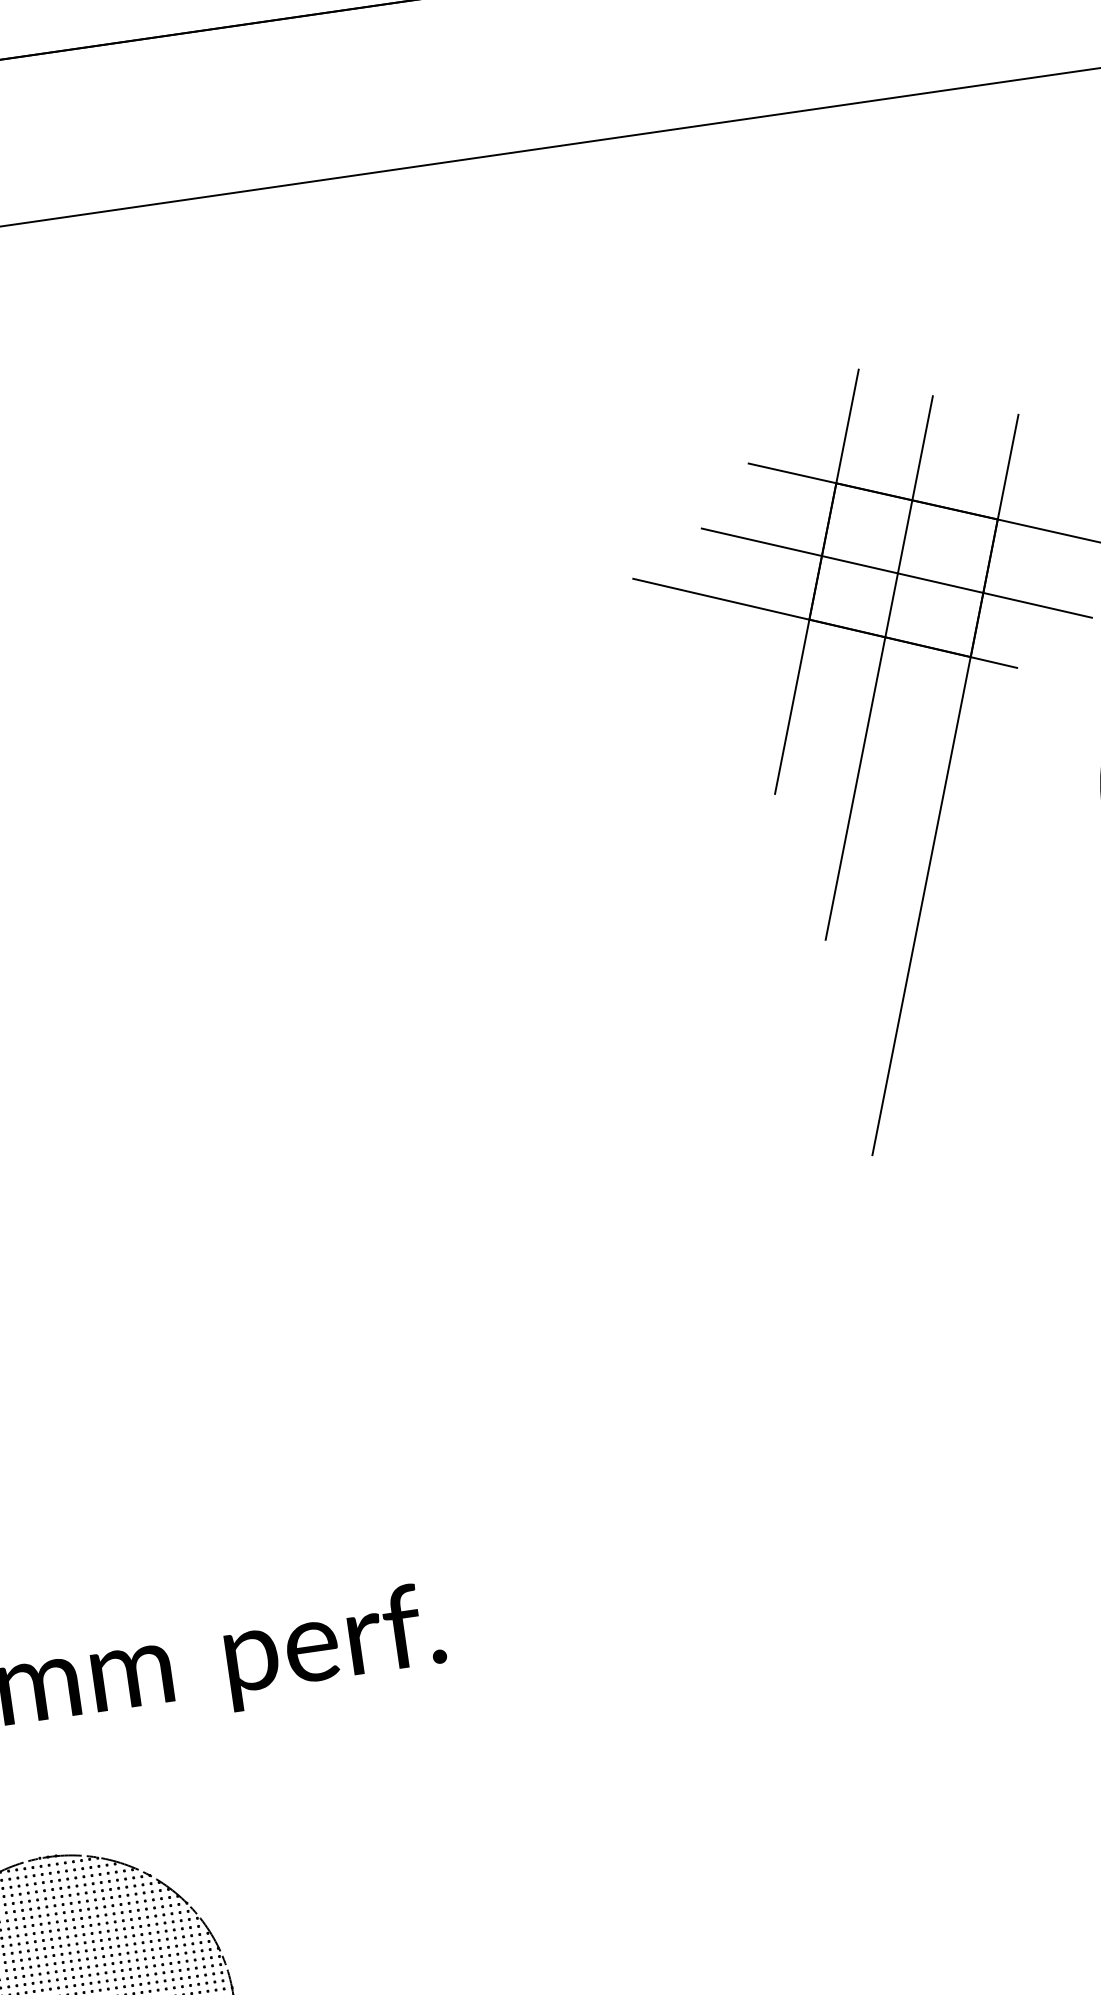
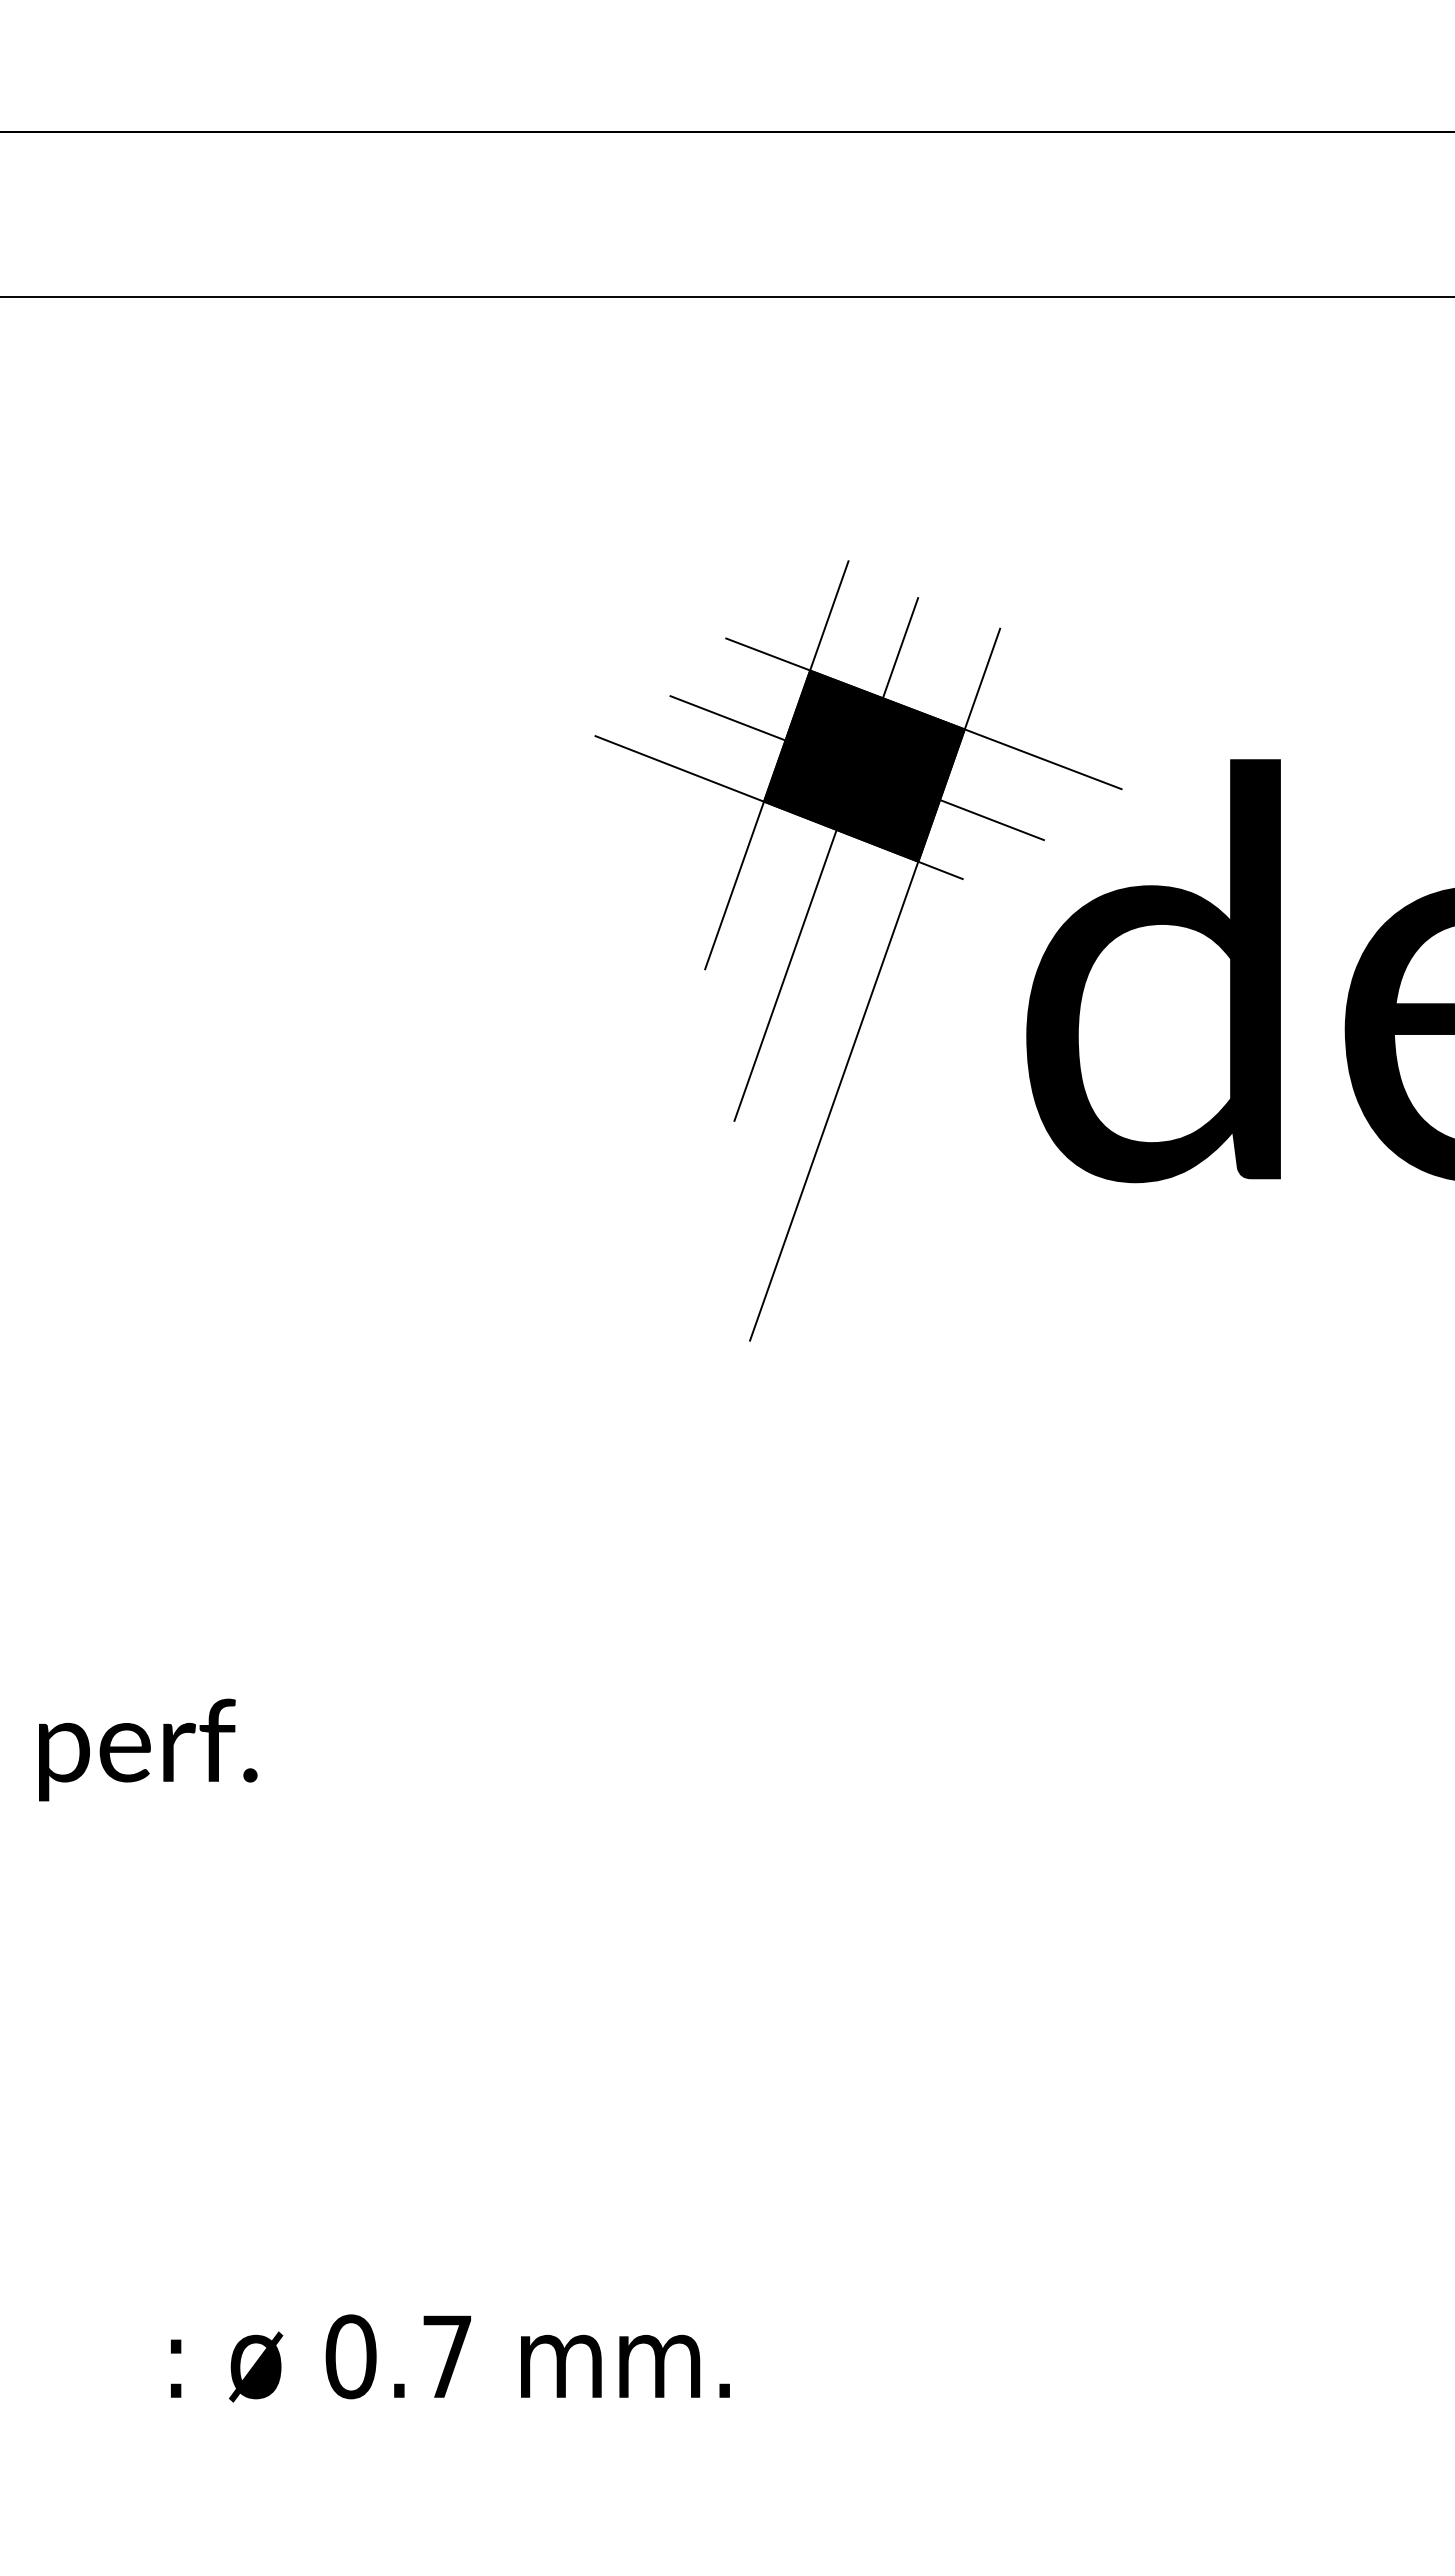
fill: (902, 569) -> (863, 765), added

